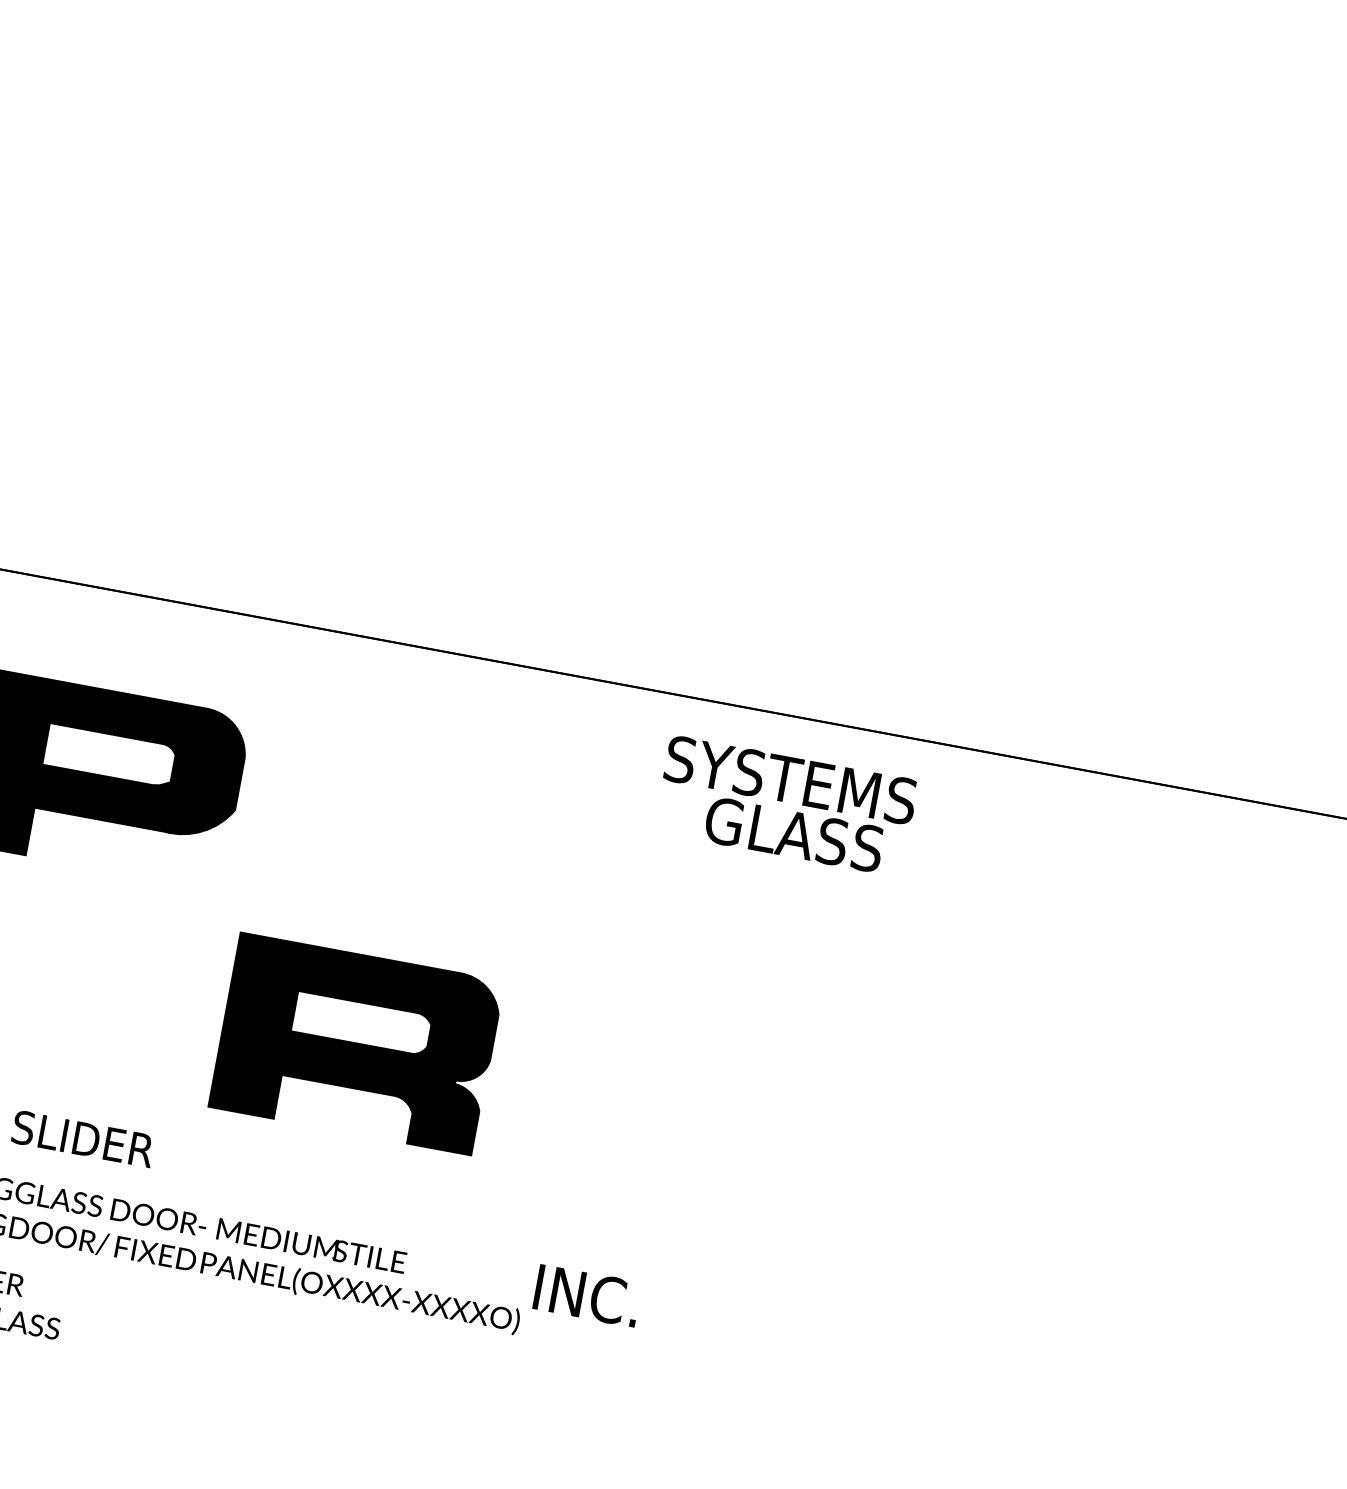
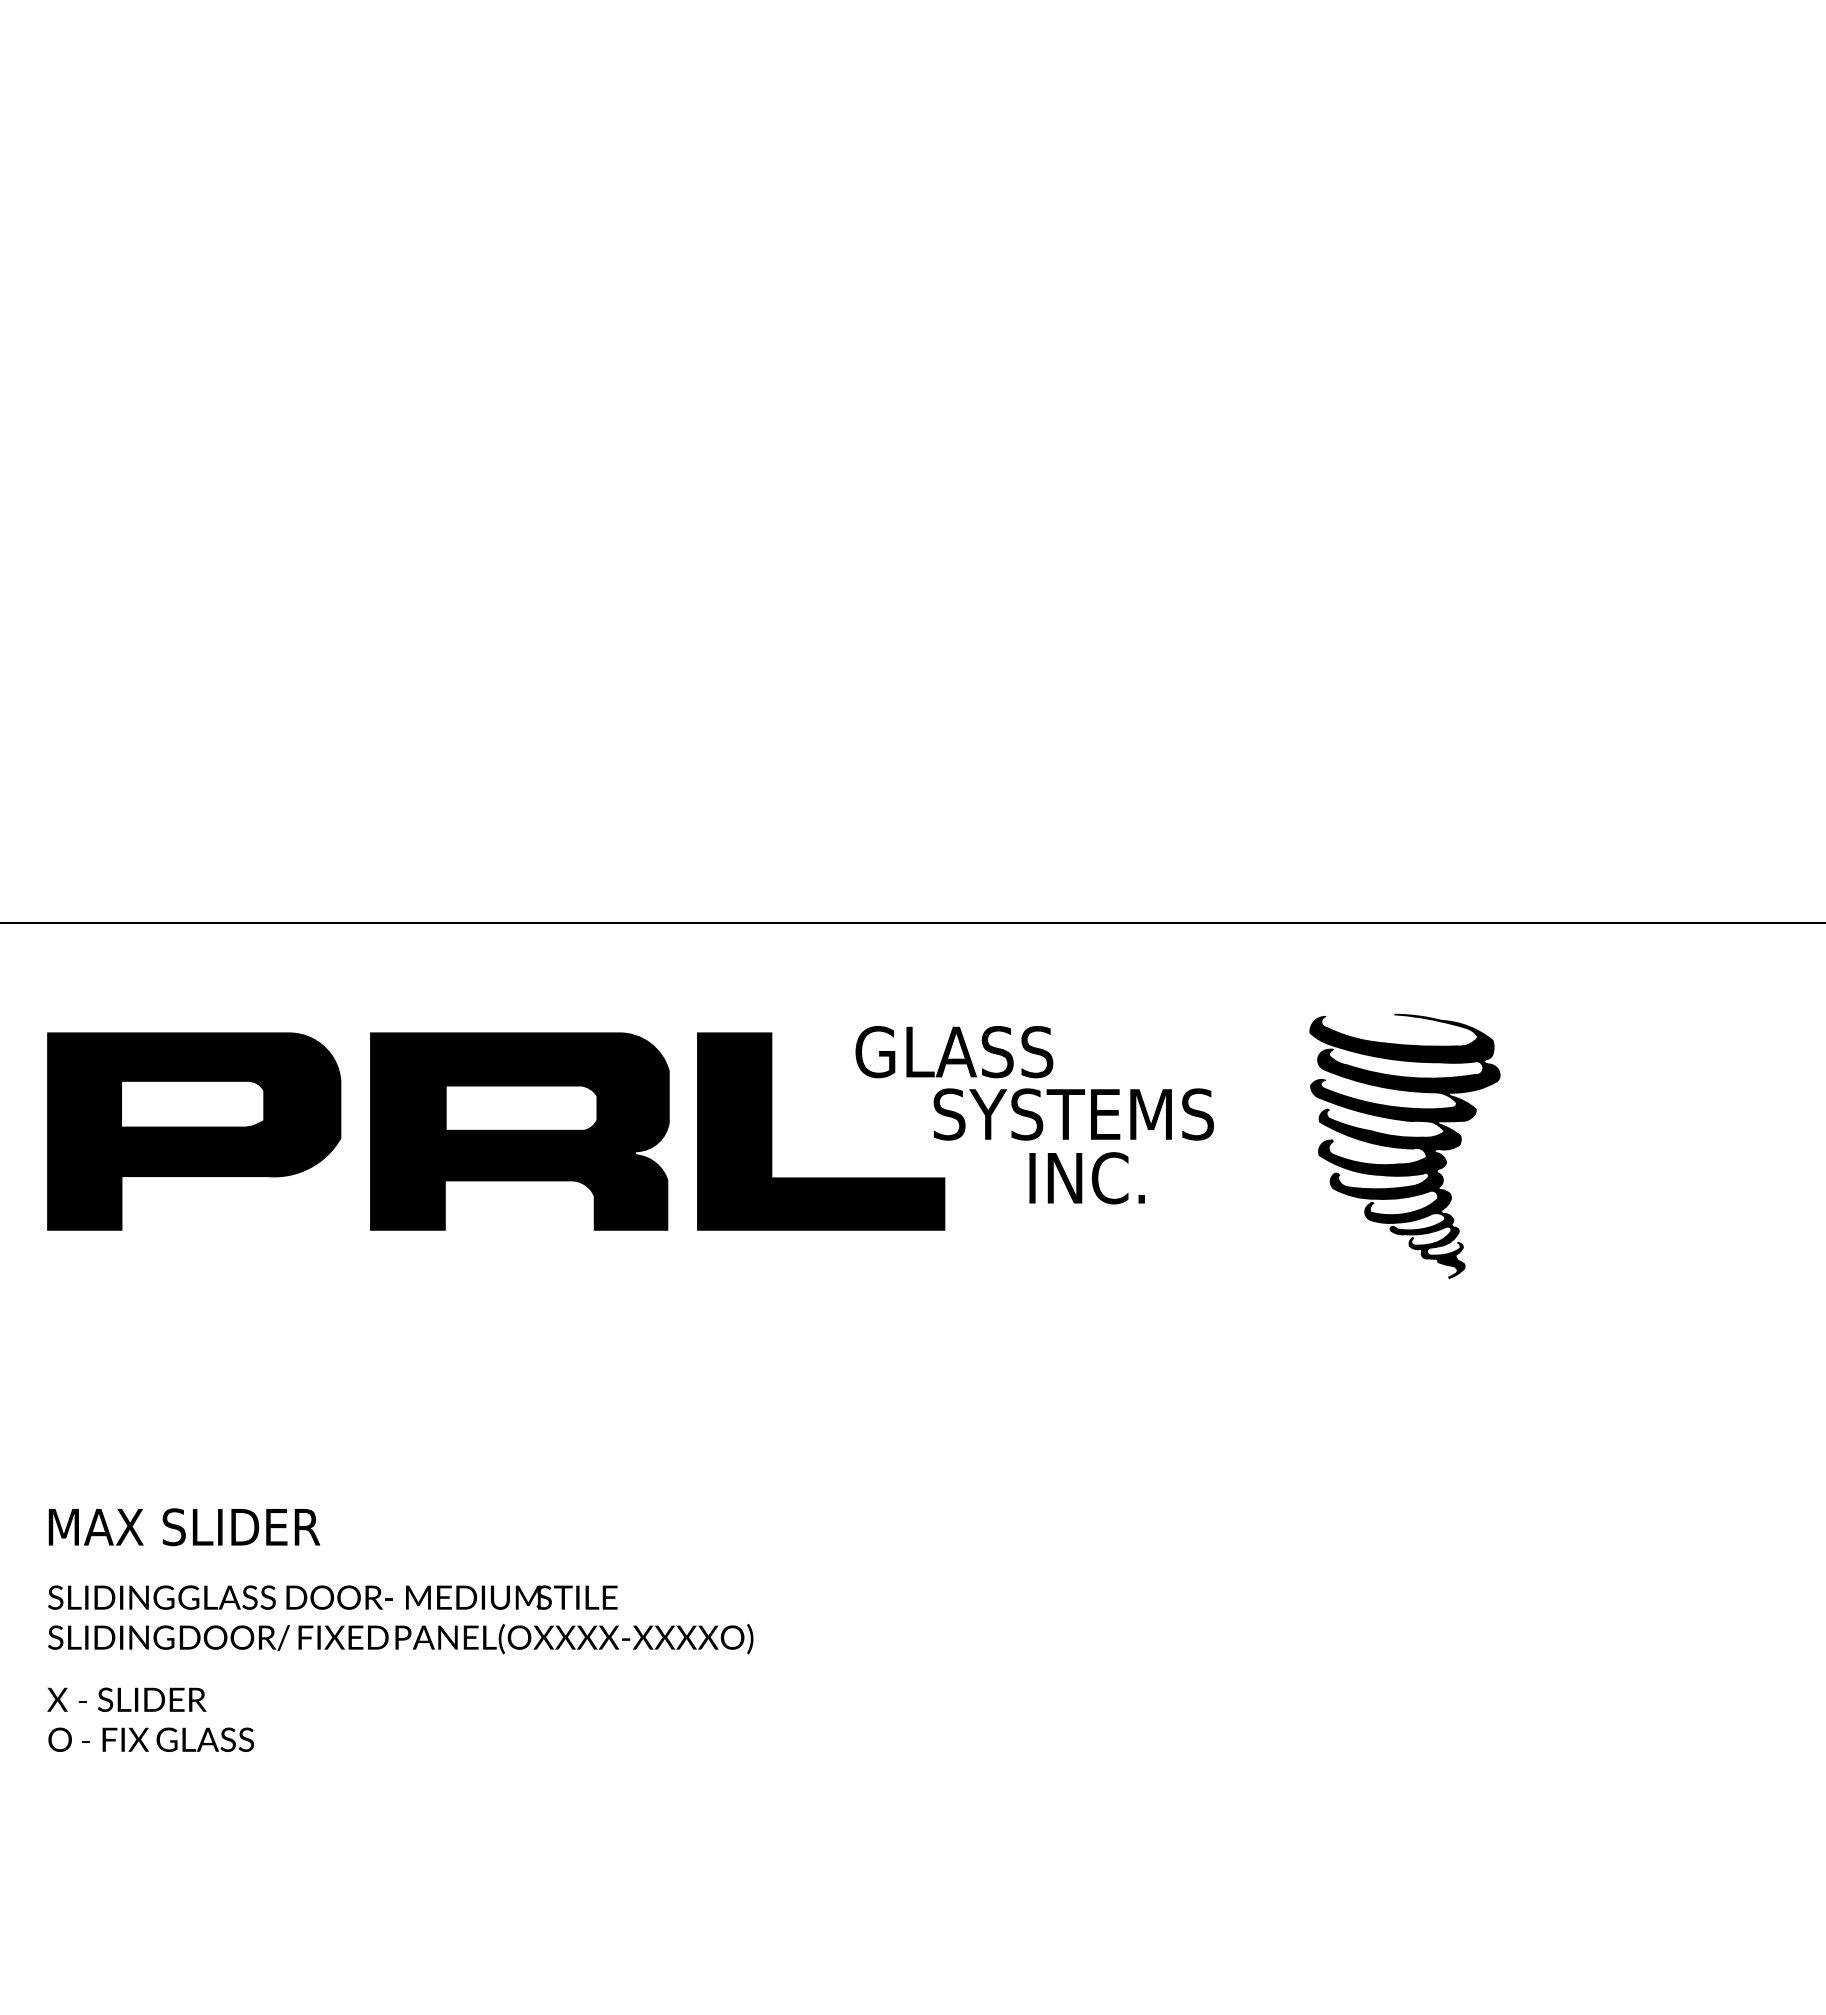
text: (790, 780) -> (1073, 1114), moved
fill: (663, 883) -> (821, 1131), added
fill: (1178, 991) -> (1404, 1145), added
part: (356, 1043) -> (519, 1131), moved
text: (586, 1295) -> (1086, 1178), moved

